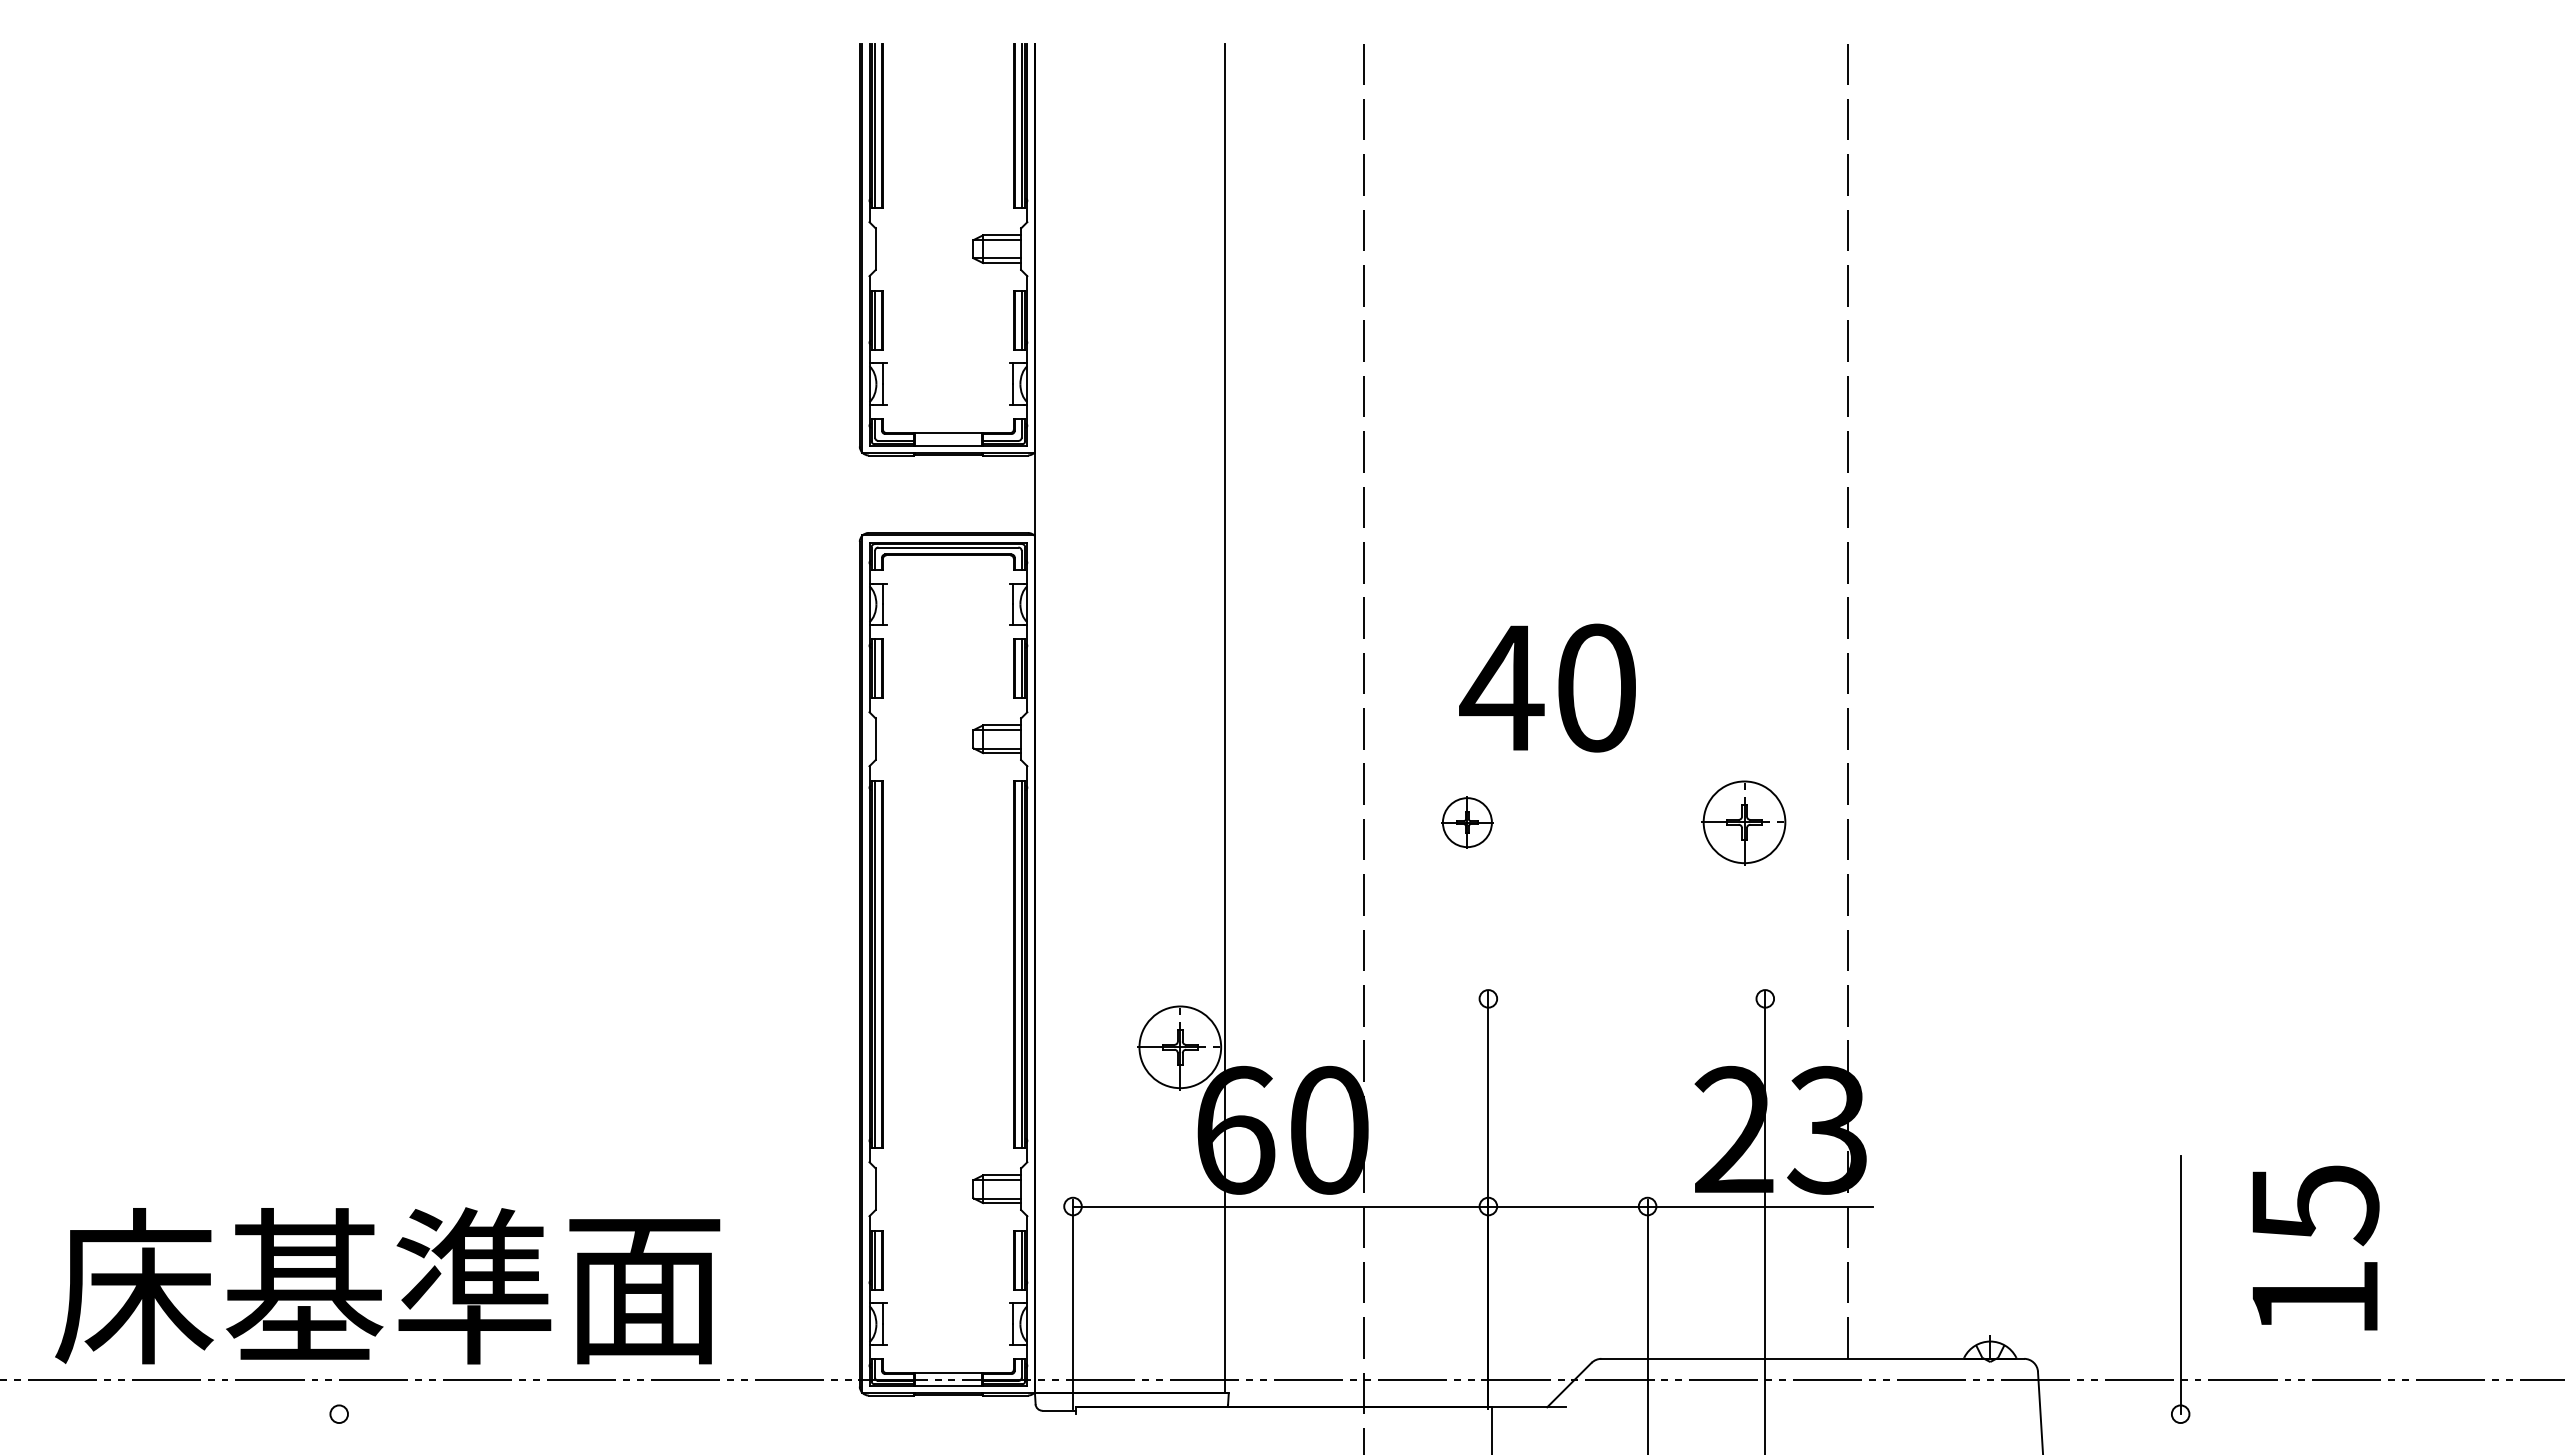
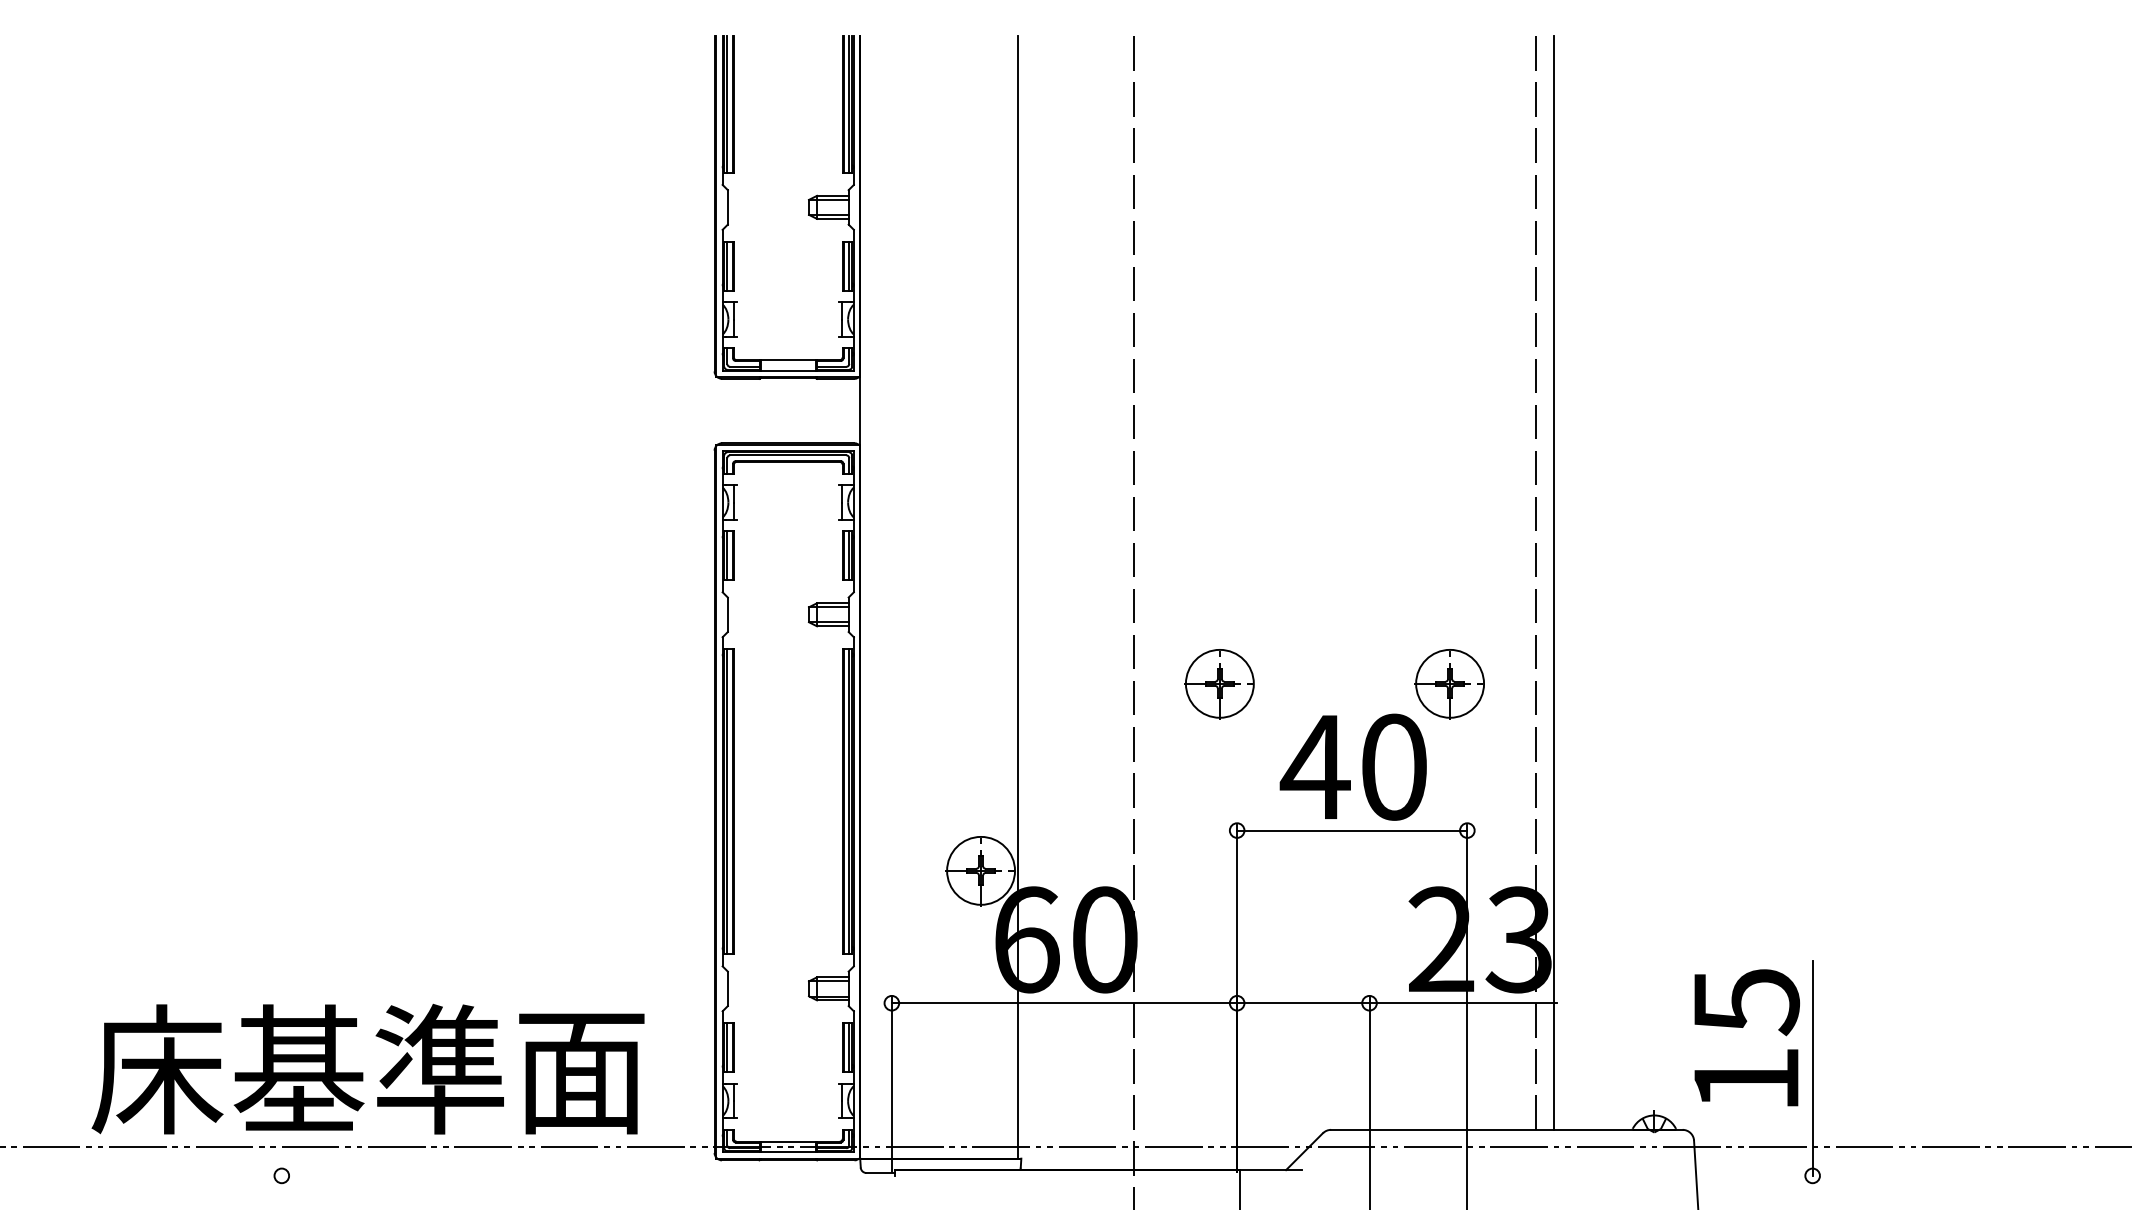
text: (1546, 687) -> (1352, 766), moved
line: (1868, 700) -> (1553, 582), added
part: (1467, 823) -> (1219, 684), size x1.67
line: (1627, 998) -> (1352, 830), added
text: (2315, 1247) -> (1746, 1037), moved
text: (386, 1285) -> (367, 1068), moved

